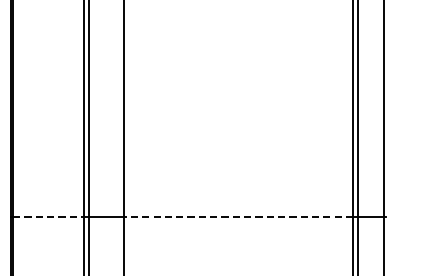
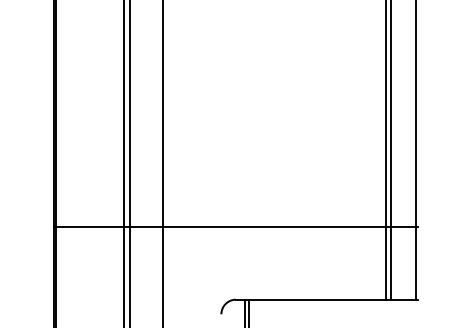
line: (48, 216) -> (90, 226), dashed -> solid
line: (238, 216) -> (274, 226), dashed -> solid

